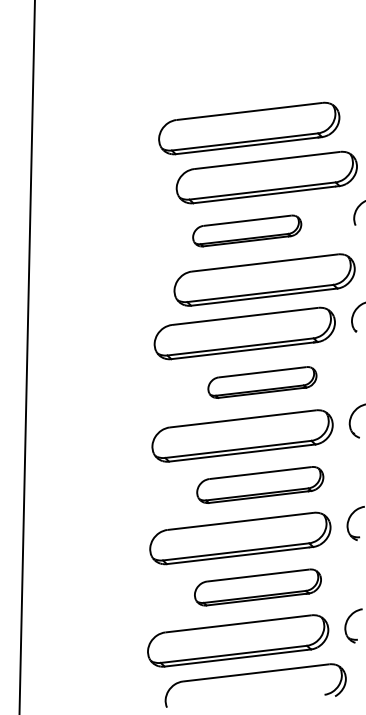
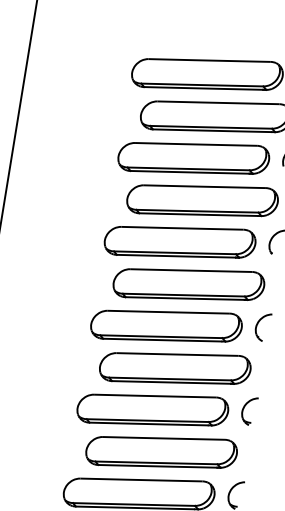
part: (247, 230) -> (194, 158), size x1.67
part: (262, 382) -> (189, 284), size x1.67
part: (260, 484) -> (175, 368), size x1.43
part: (257, 587) -> (161, 452), size x1.43

